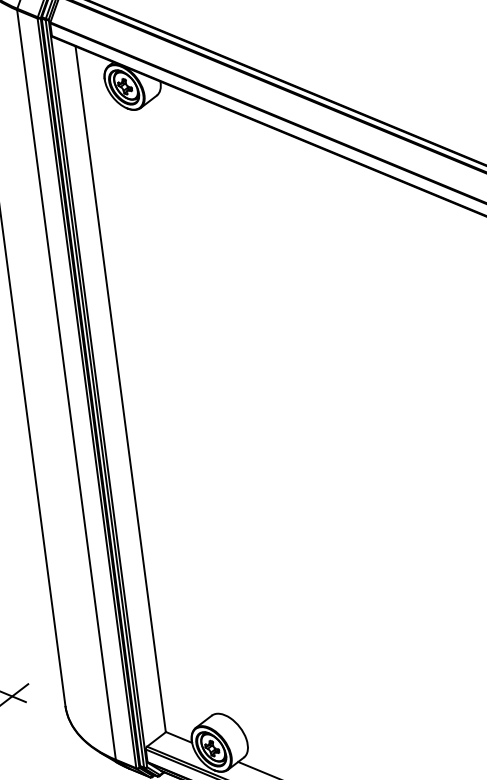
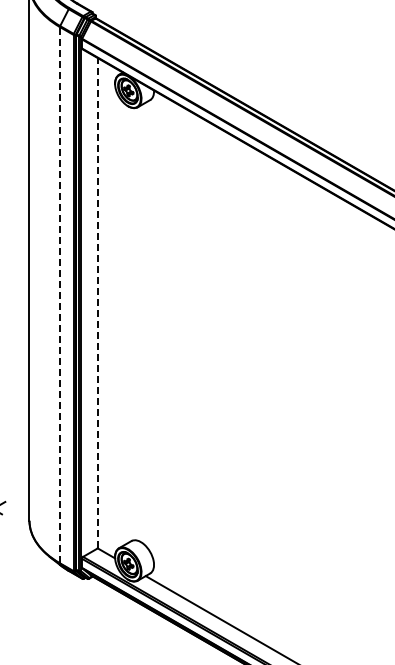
line: (65, 384) -> (59, 294), solid -> dashed
line: (120, 388) -> (97, 302), solid -> dashed

